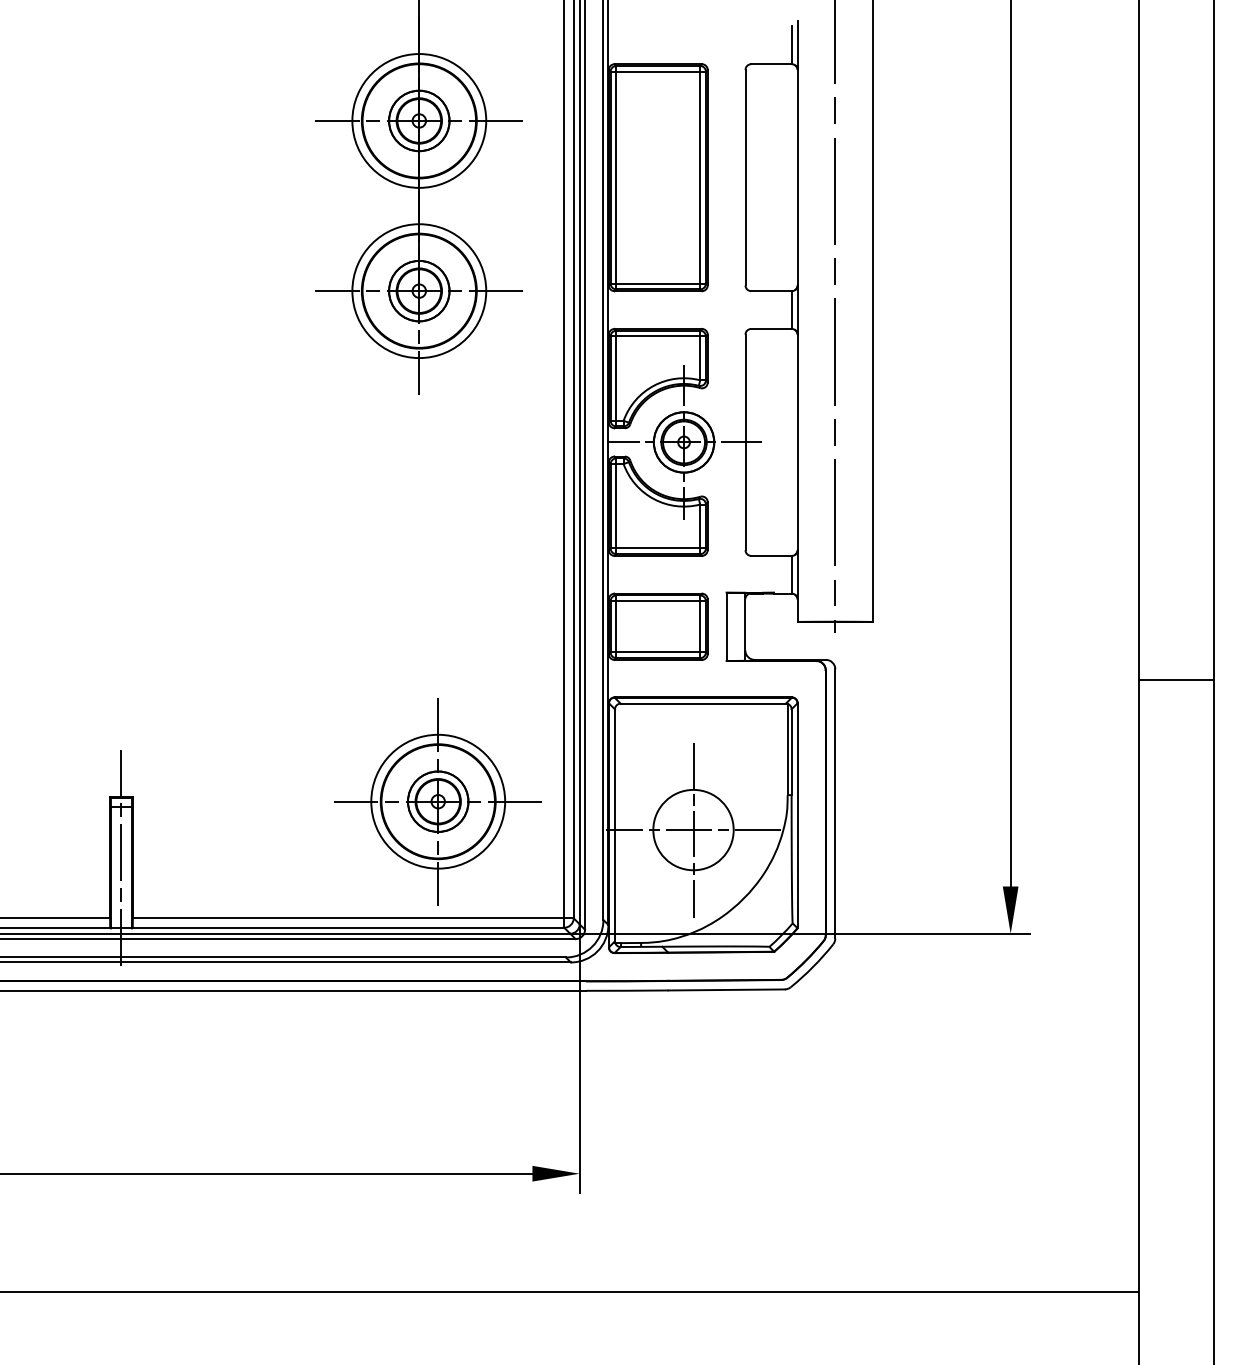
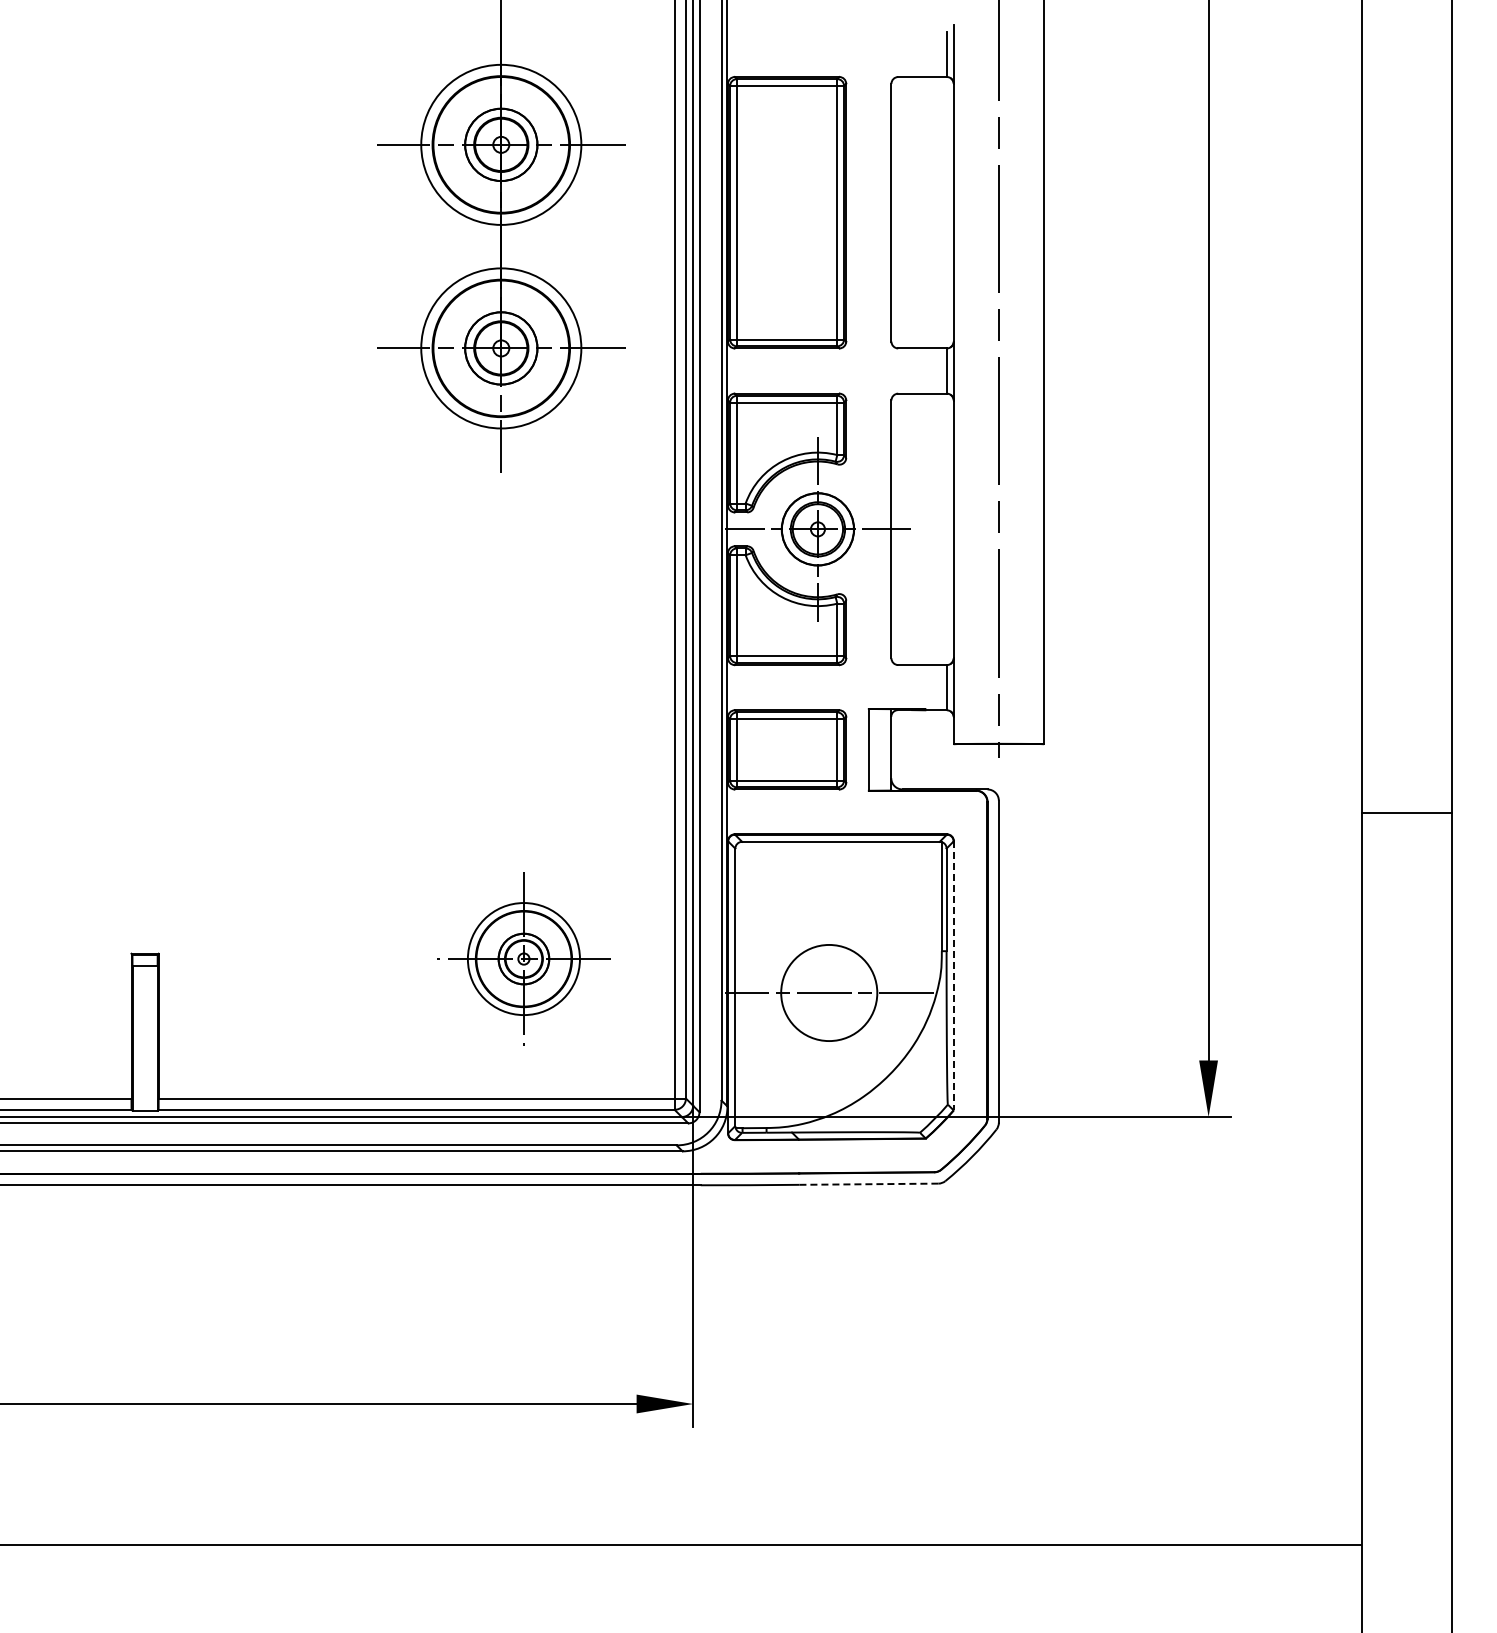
part: (437, 801) -> (523, 958), size x0.7
line: (797, 815) -> (953, 975), solid -> dashed
line: (693, 829) -> (829, 992), removed
line: (121, 858) -> (145, 1026), removed
line: (726, 990) -> (868, 1184), solid -> dashed

